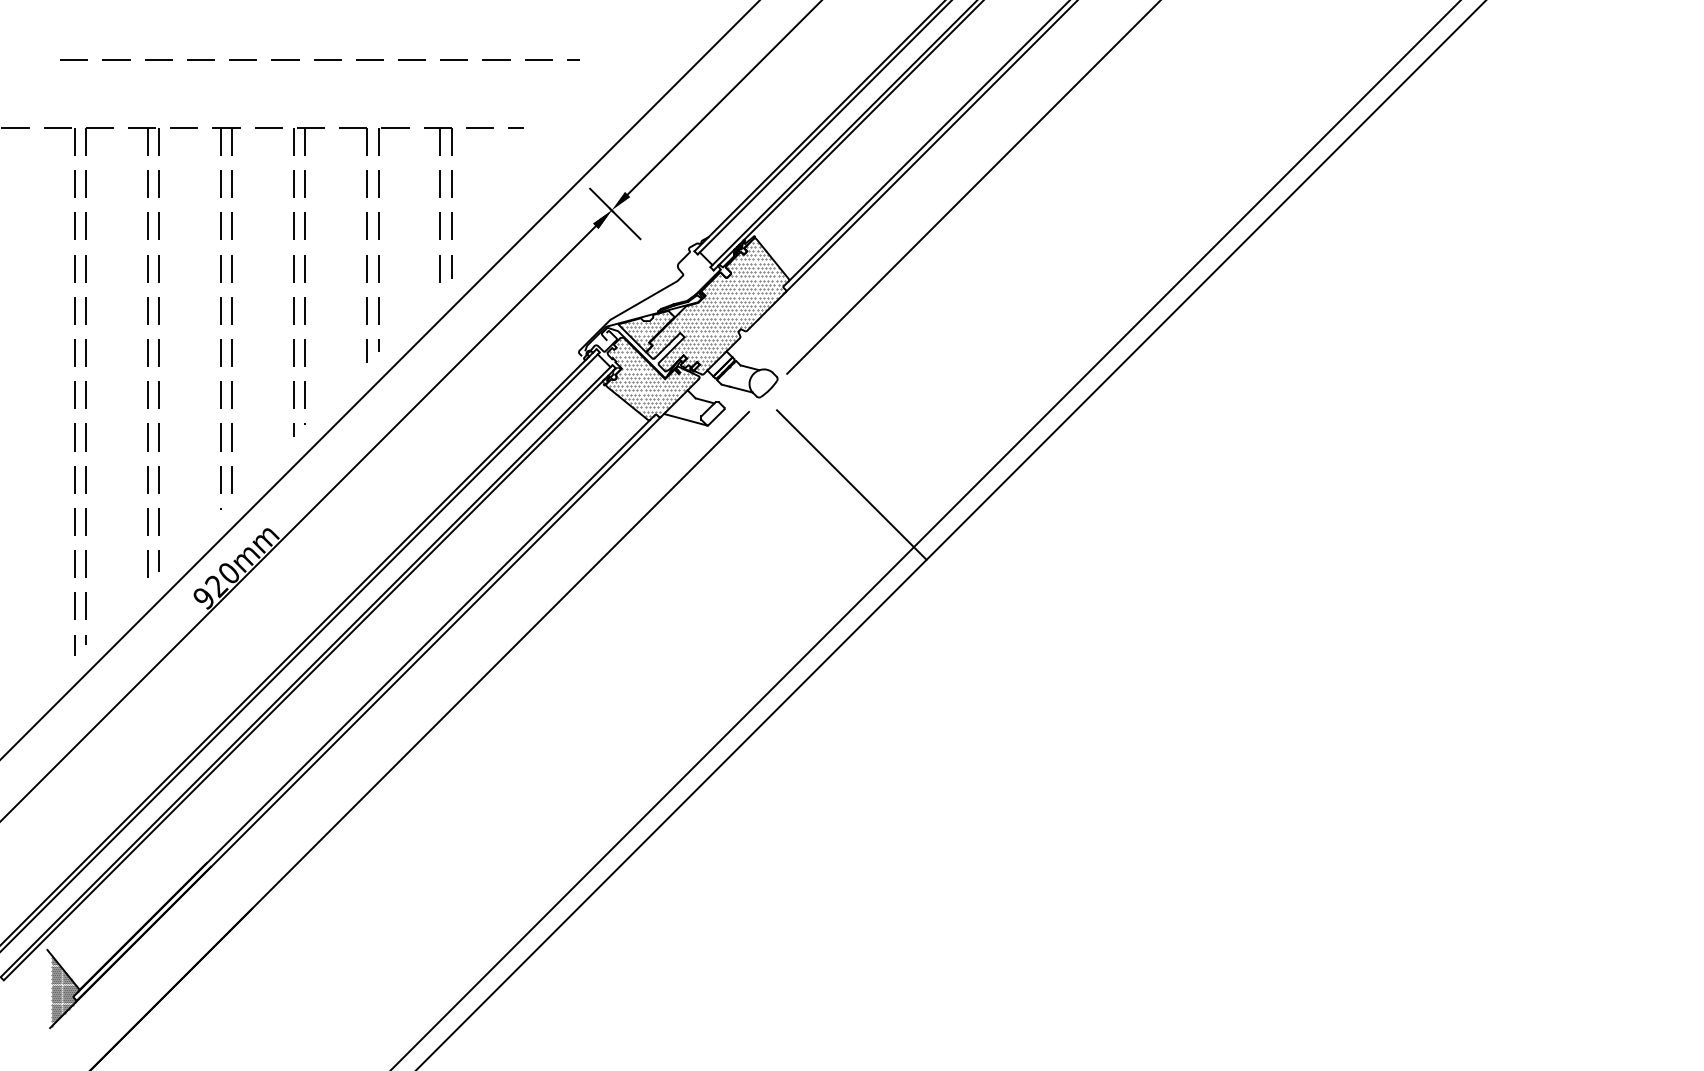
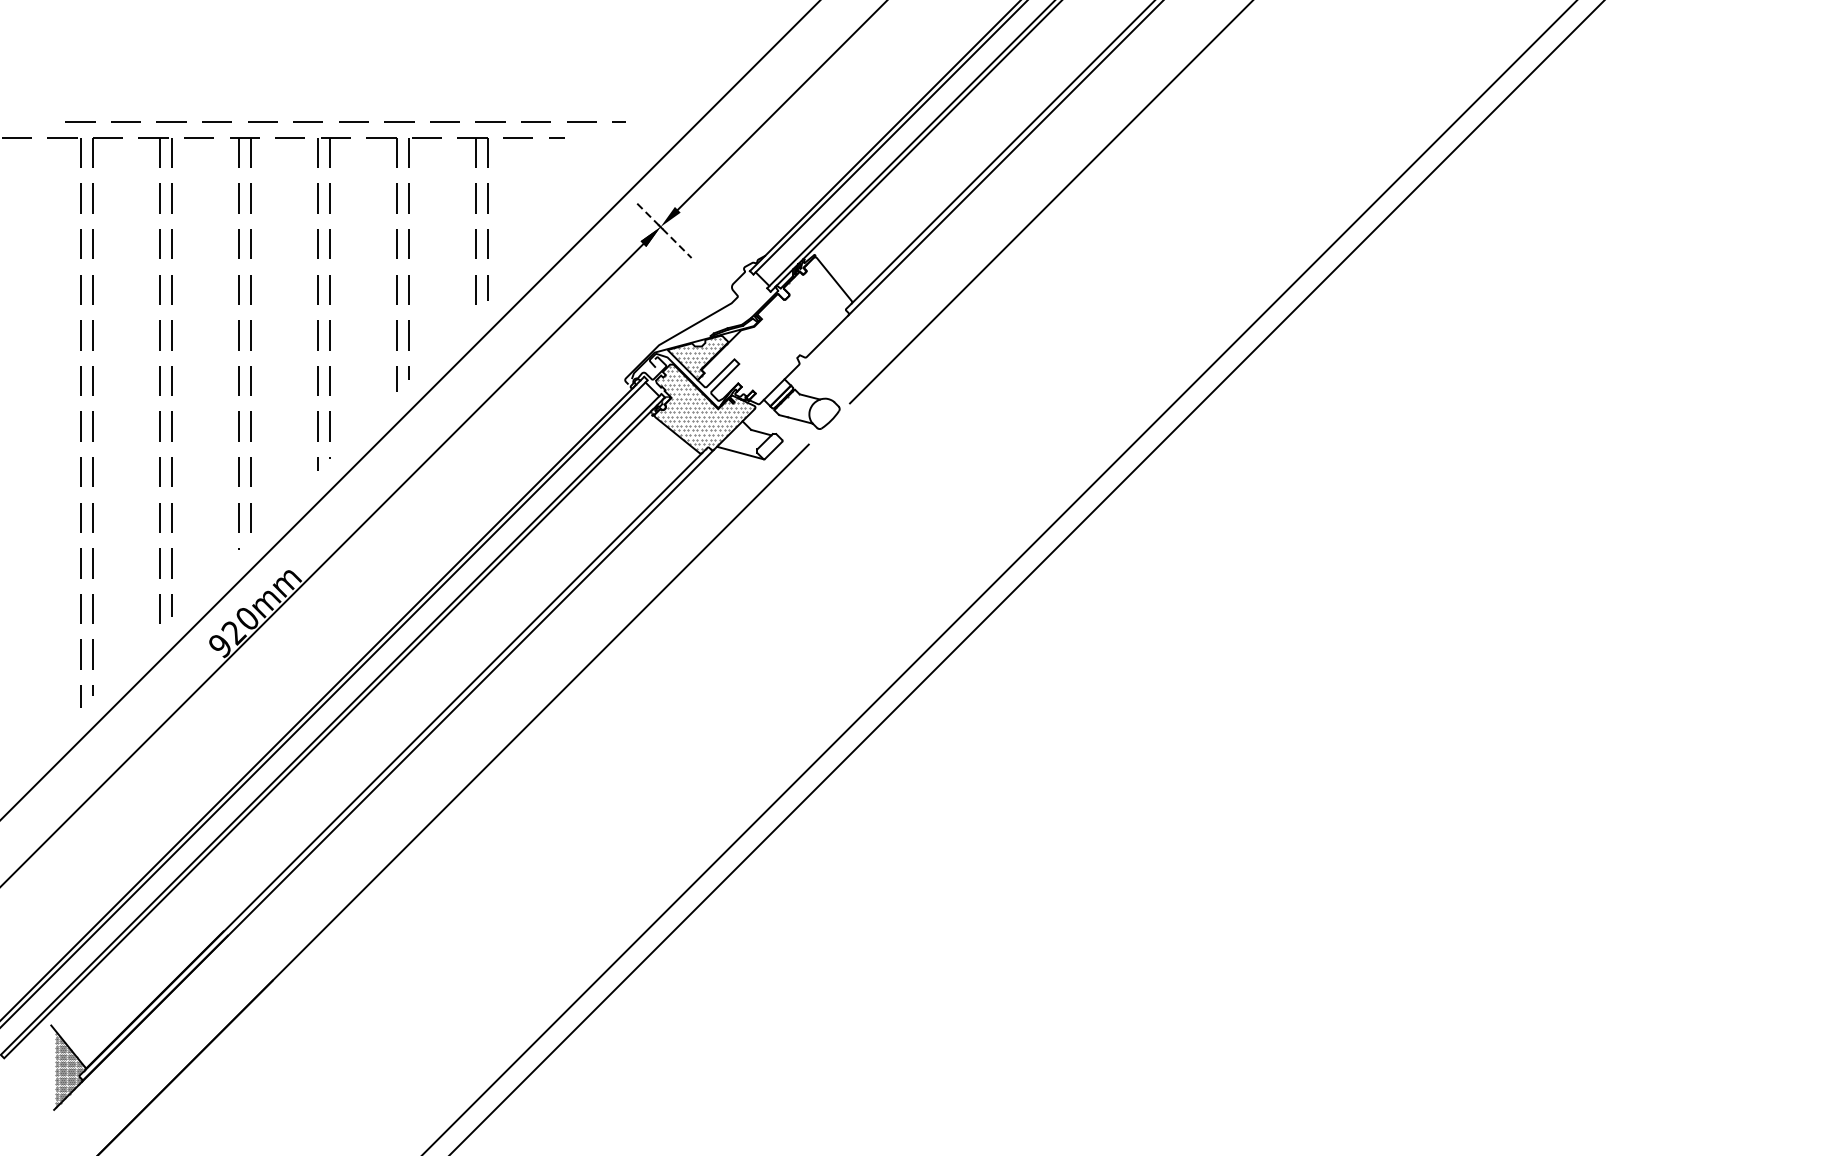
line: (319, 59) -> (345, 121), moved
line: (615, 213) -> (664, 230), solid -> dashed
hatch: (715, 307) -> (772, 331), removed
line: (851, 484) -> (919, 522), removed

